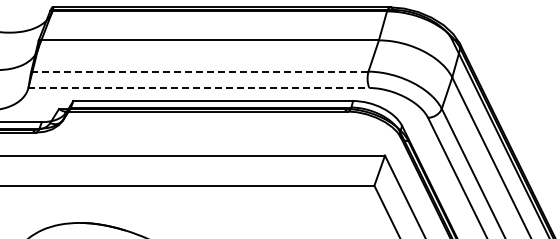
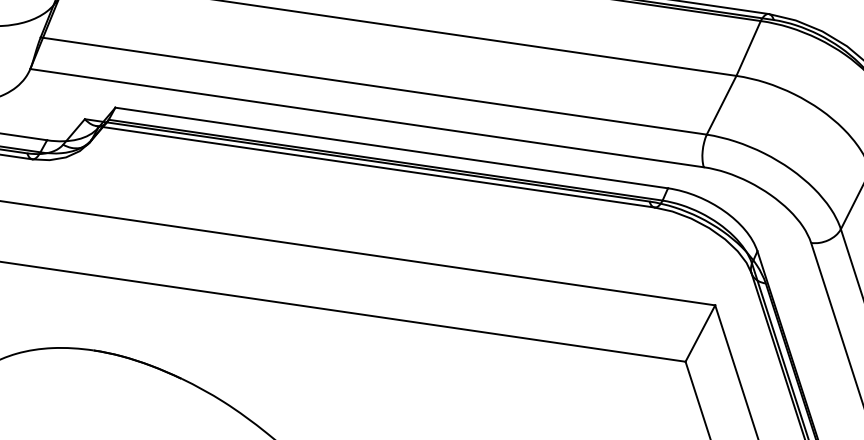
line: (199, 71) -> (373, 85), dashed -> solid
line: (199, 88) -> (368, 119), dashed -> solid

